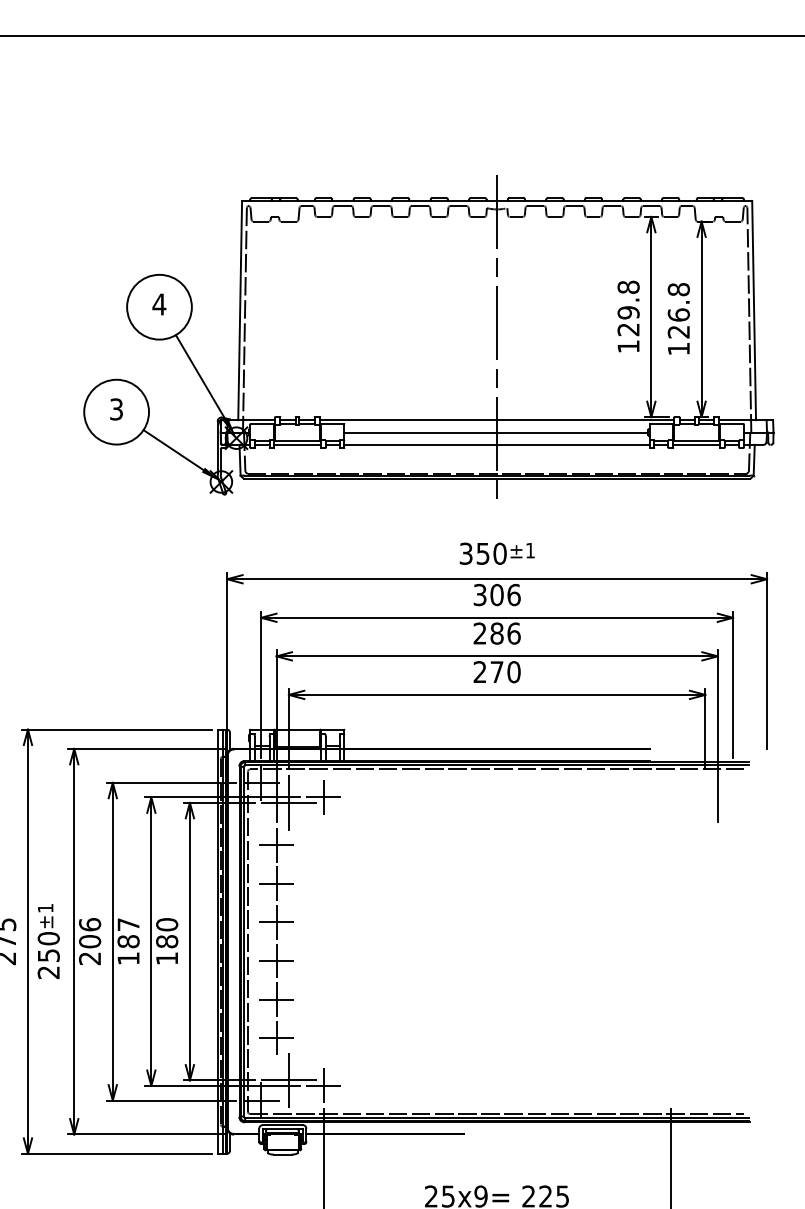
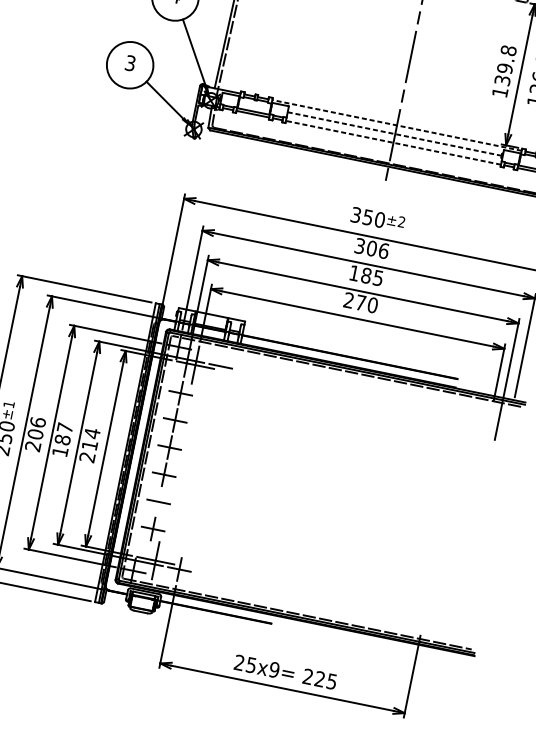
text: (628, 329) -> (502, 80), 129.8 -> 139.8
line: (496, 420) -> (396, 125), solid -> dashed
line: (496, 432) -> (394, 134), solid -> dashed
line: (497, 444) -> (393, 142), solid -> dashed
text: (529, 550) -> (401, 221), ±1 -> ±2
text: (496, 633) -> (366, 275), 286 -> 185
line: (323, 797) -> (220, 366), removed
text: (167, 941) -> (90, 445), 180 -> 214
line: (276, 999) -> (158, 501), removed

